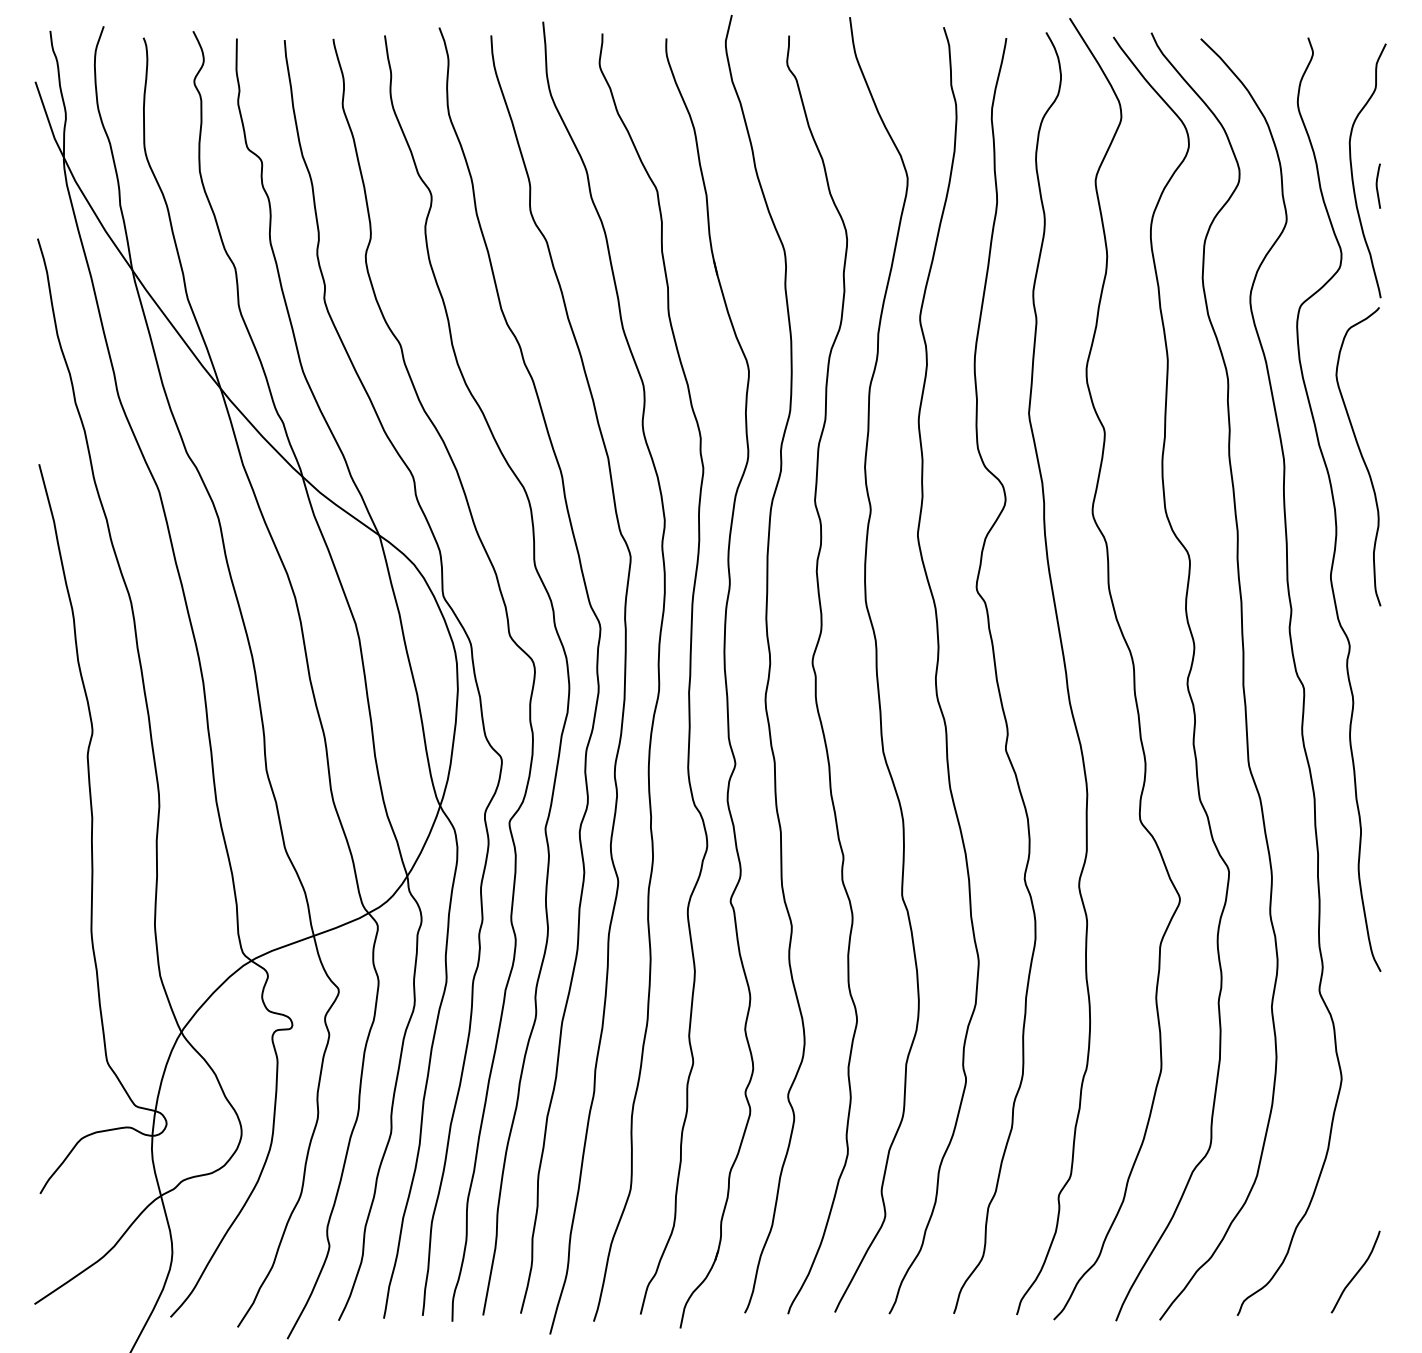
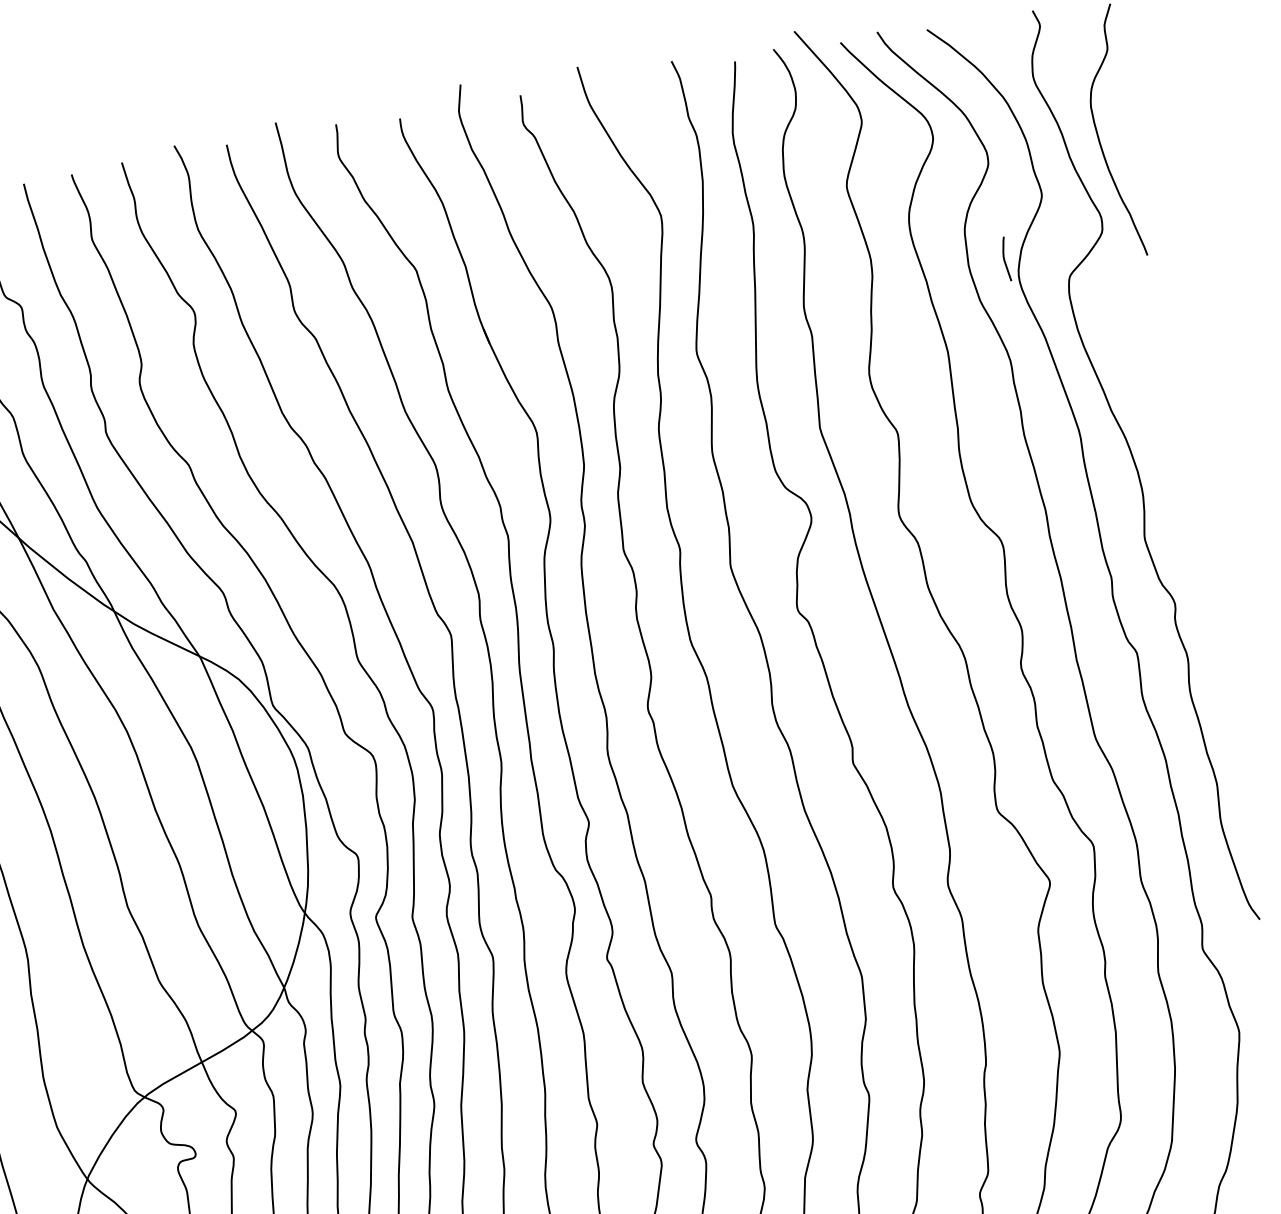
curve: (1377, 185) -> (1004, 258), moved
curve: (1360, 455) -> (1153, 414), removed

